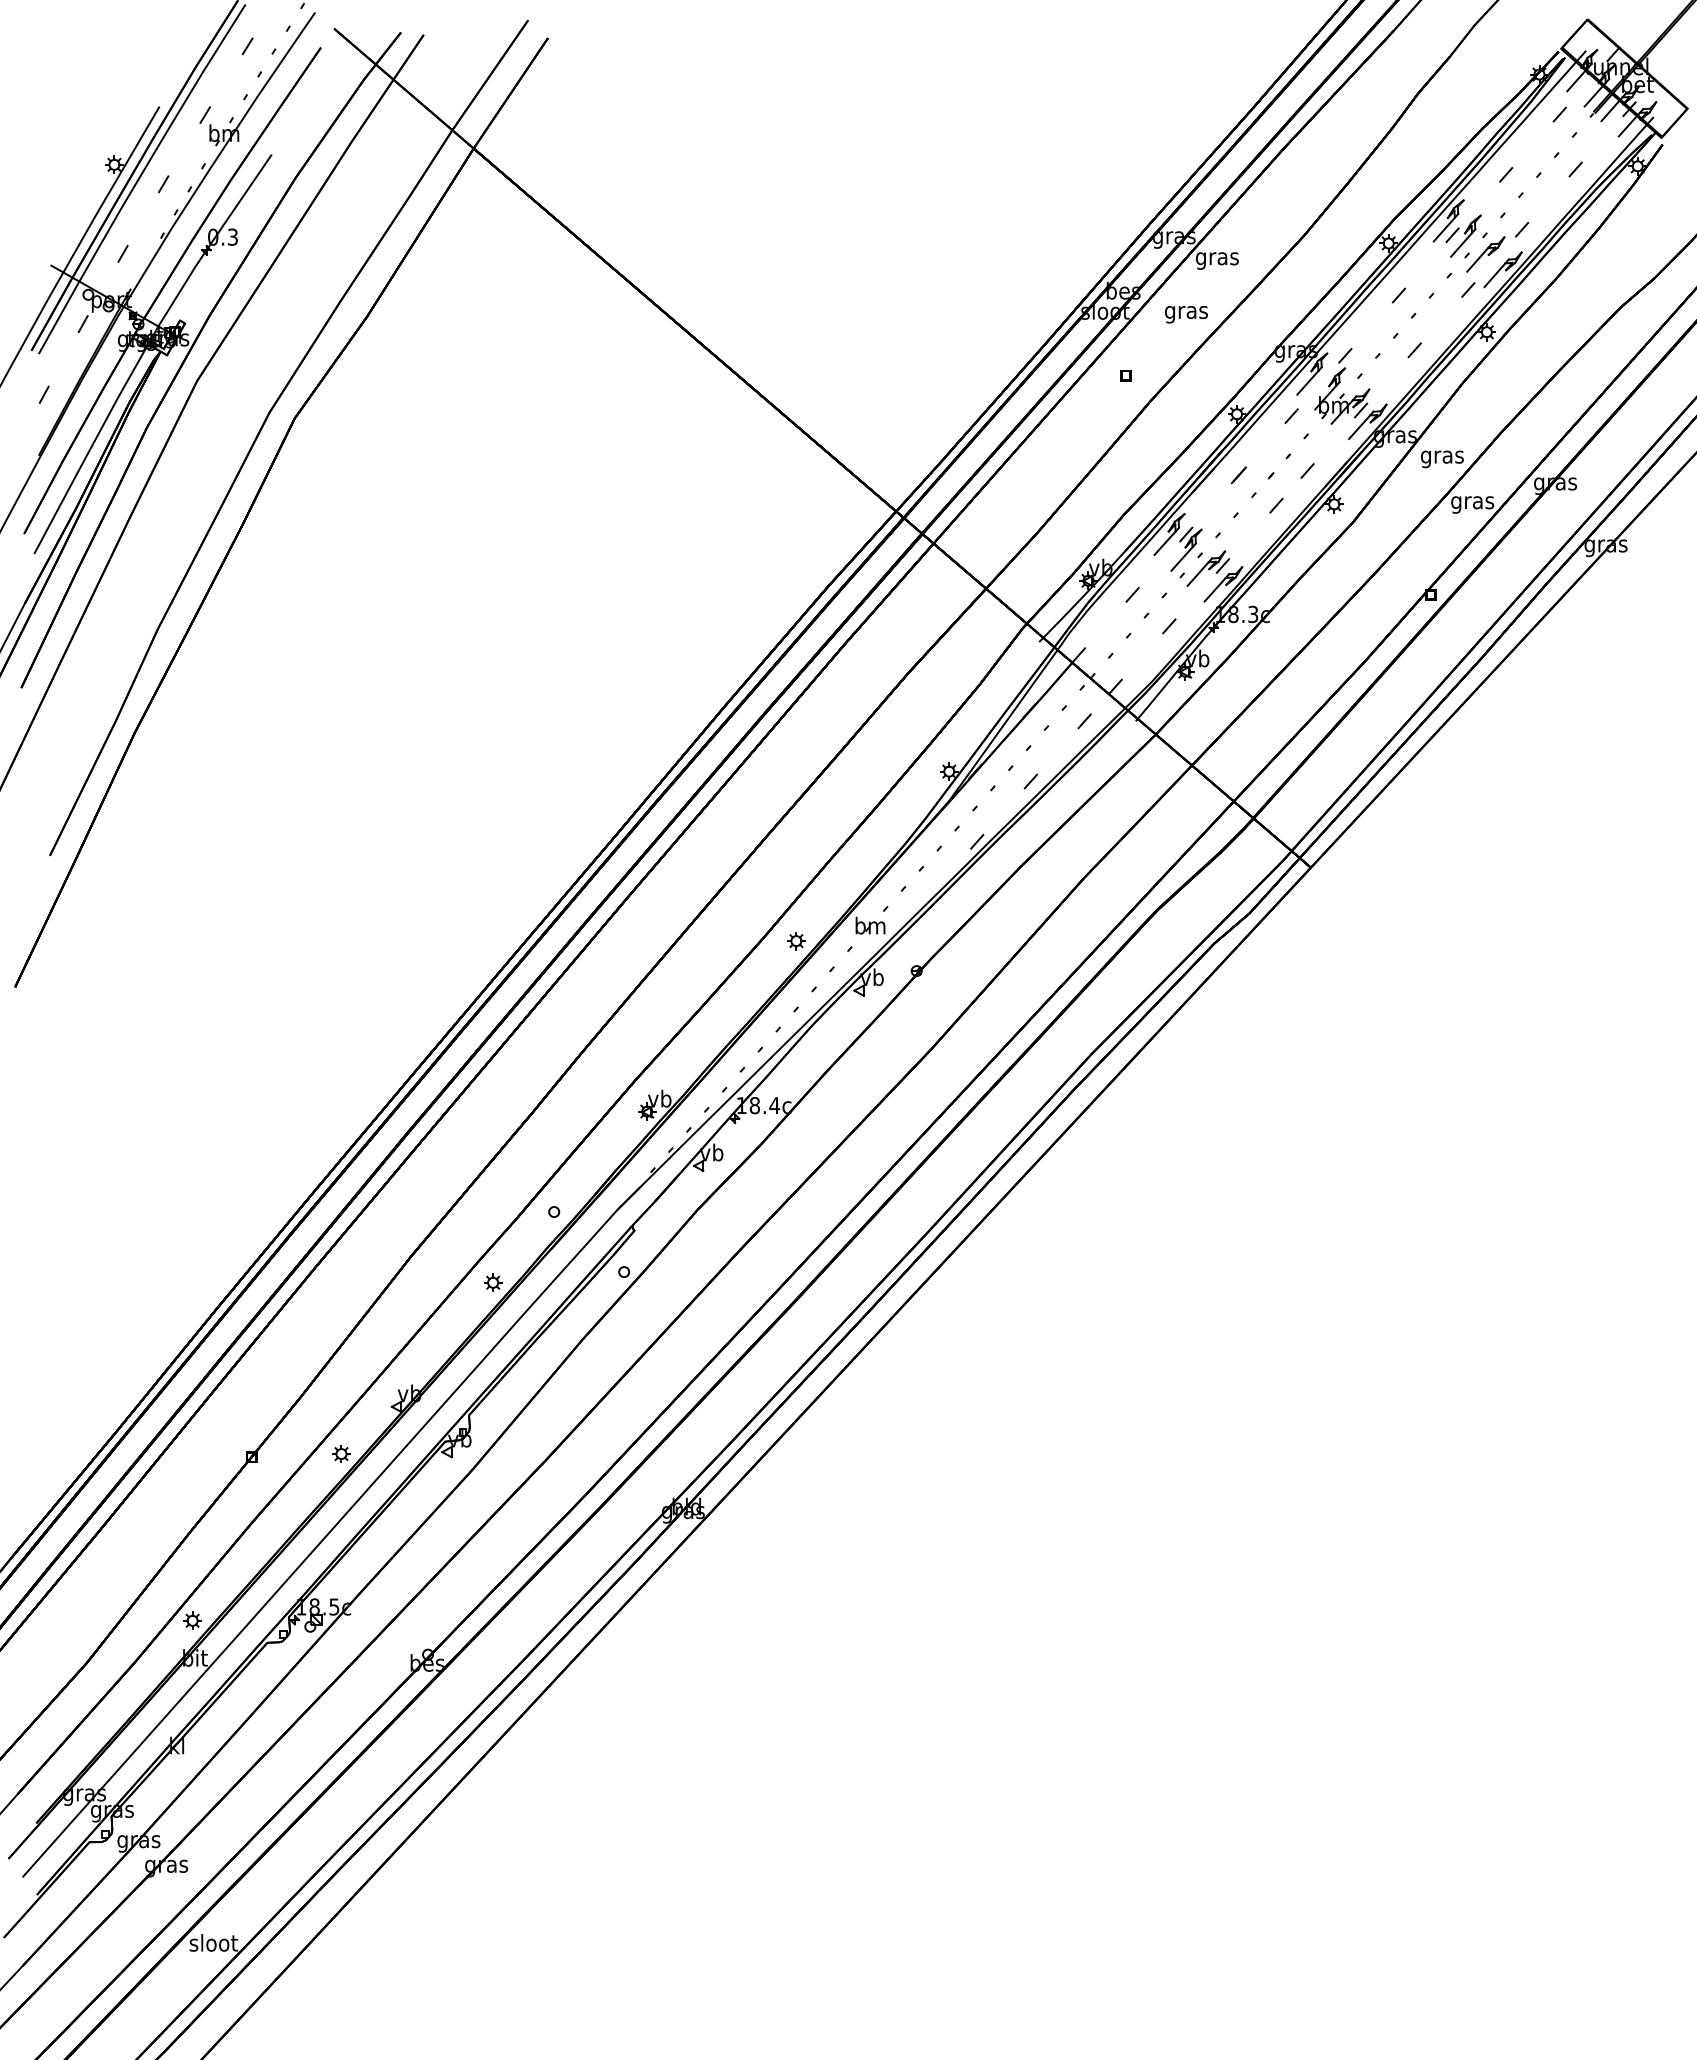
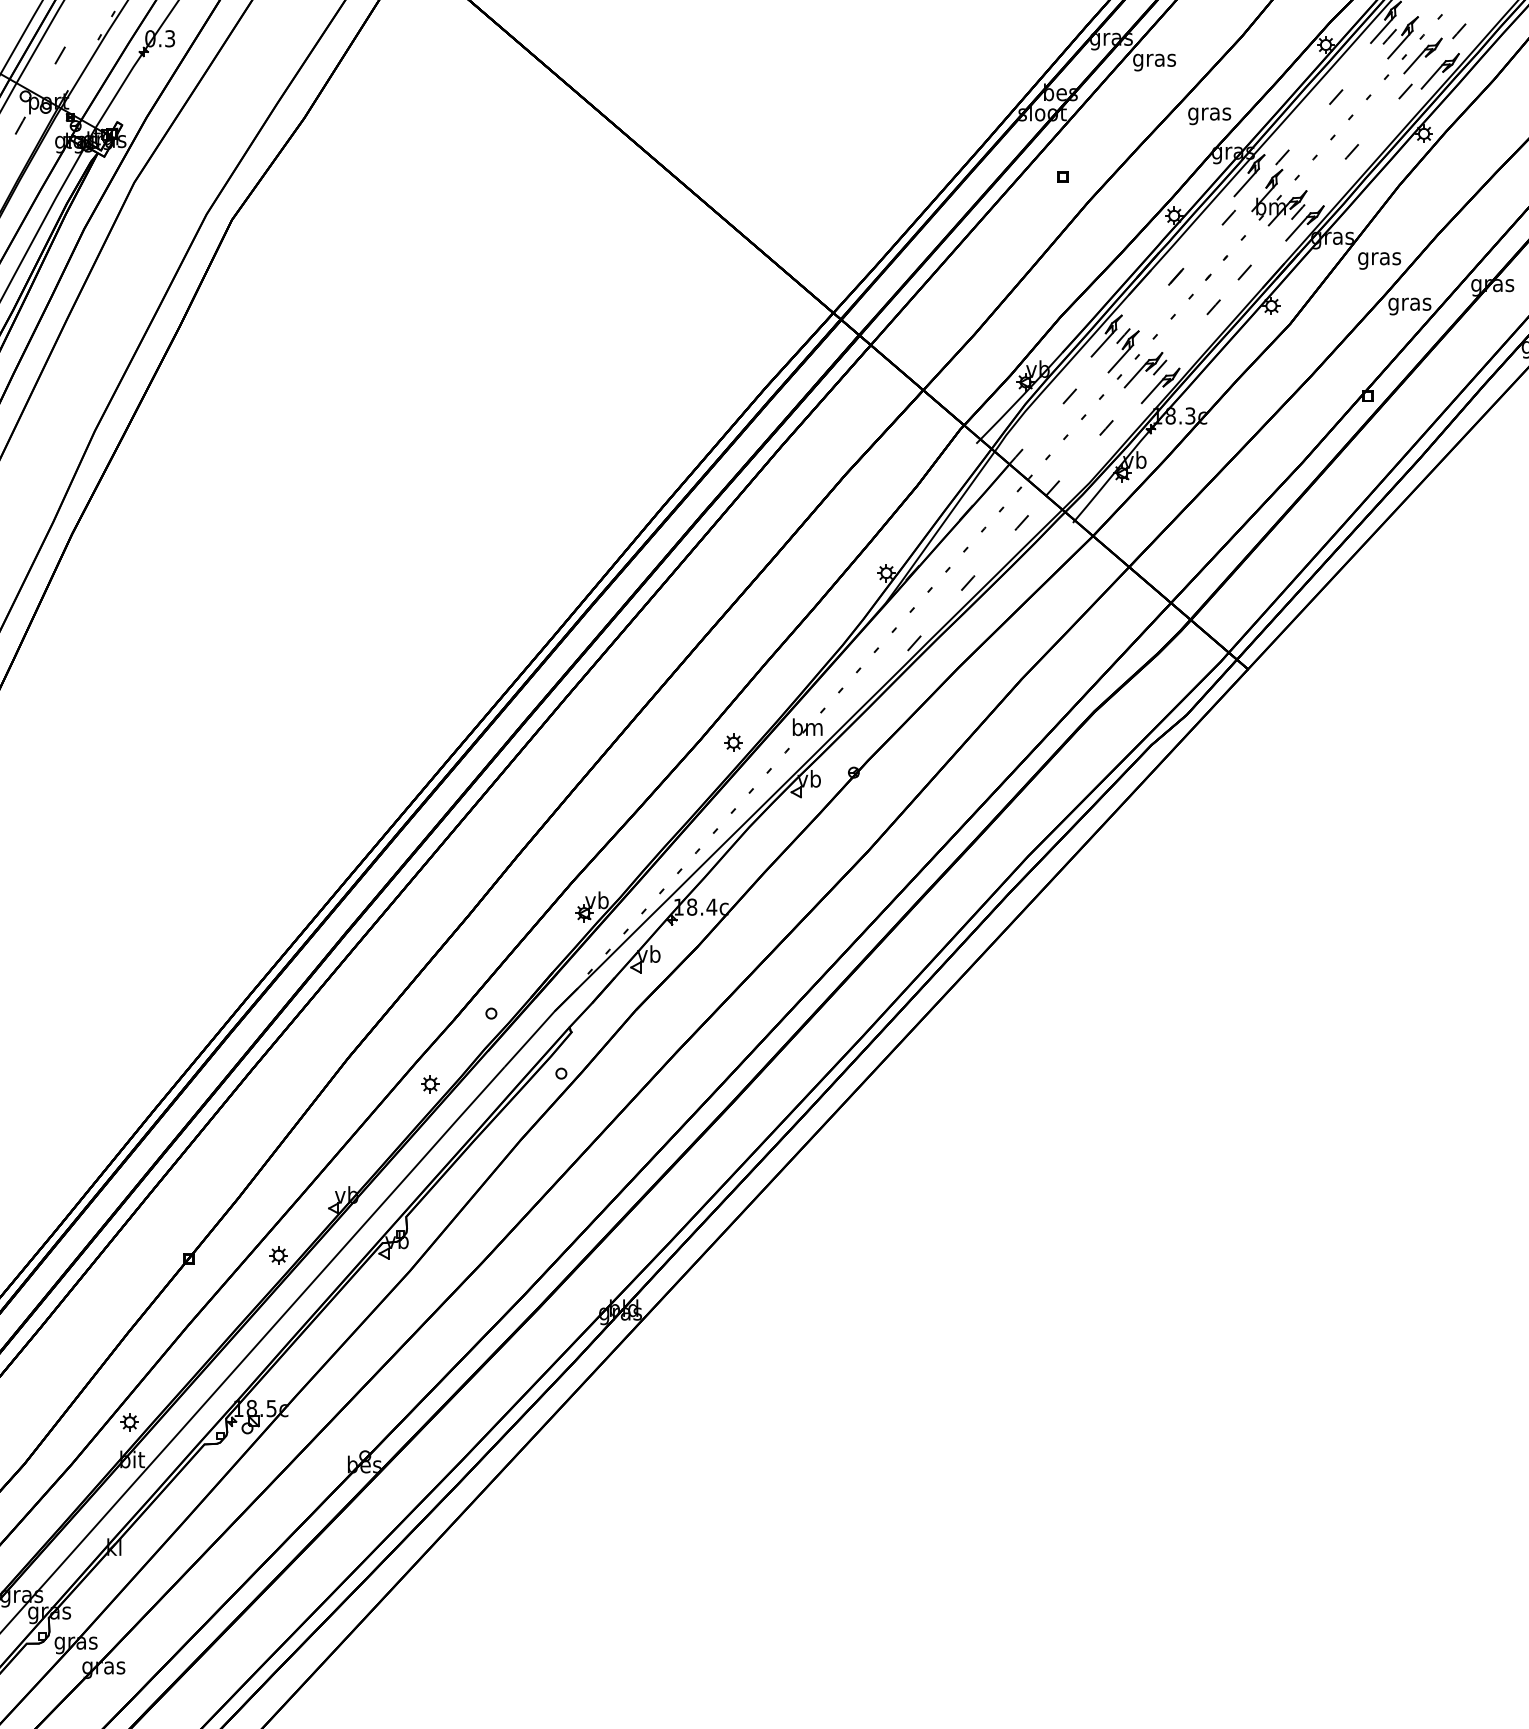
text: (1186, 314) -> (1209, 116), moved

